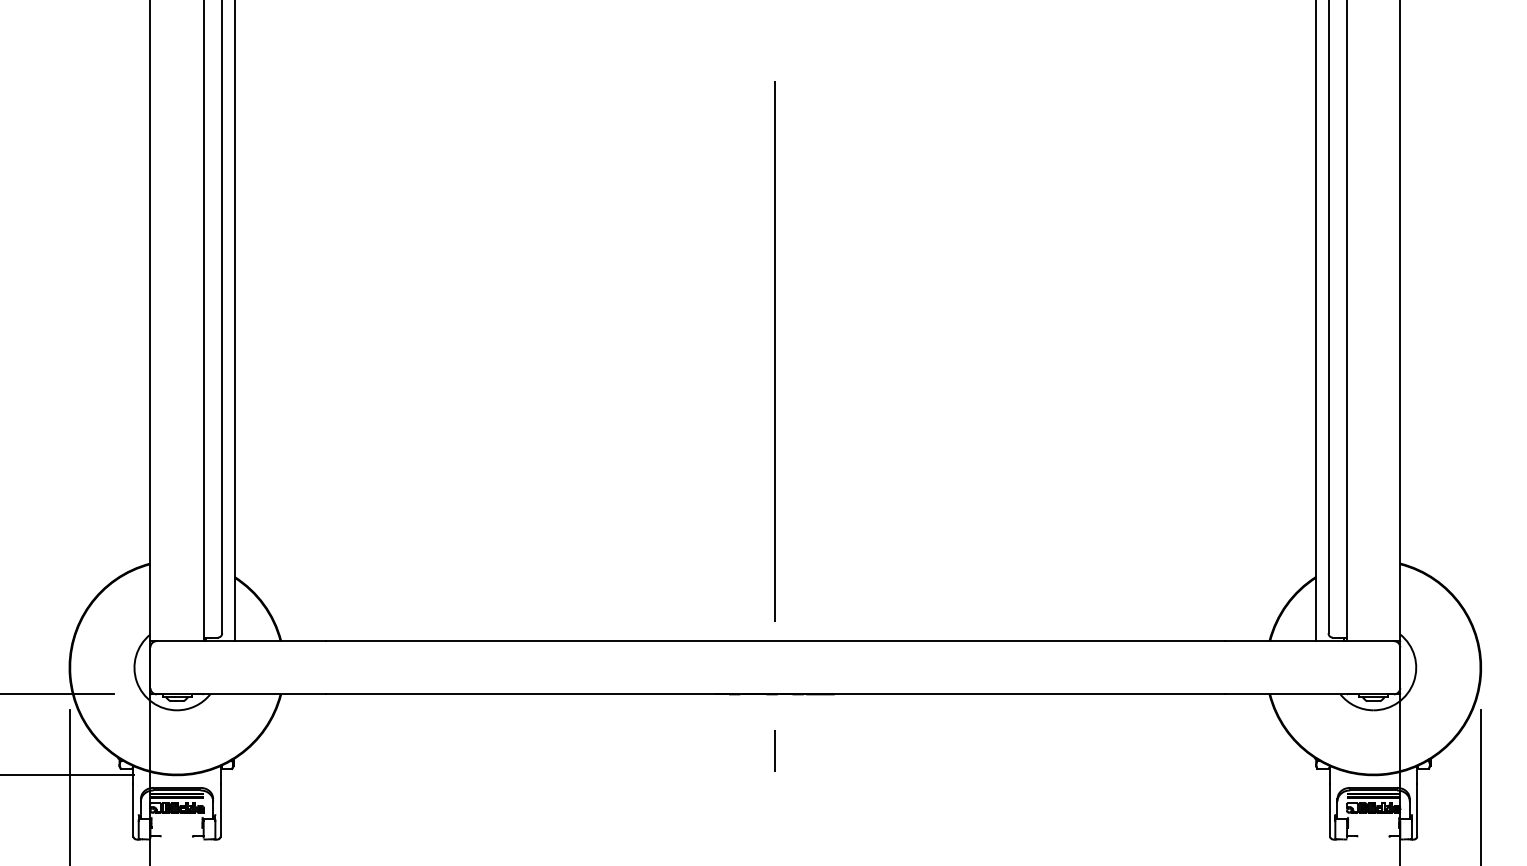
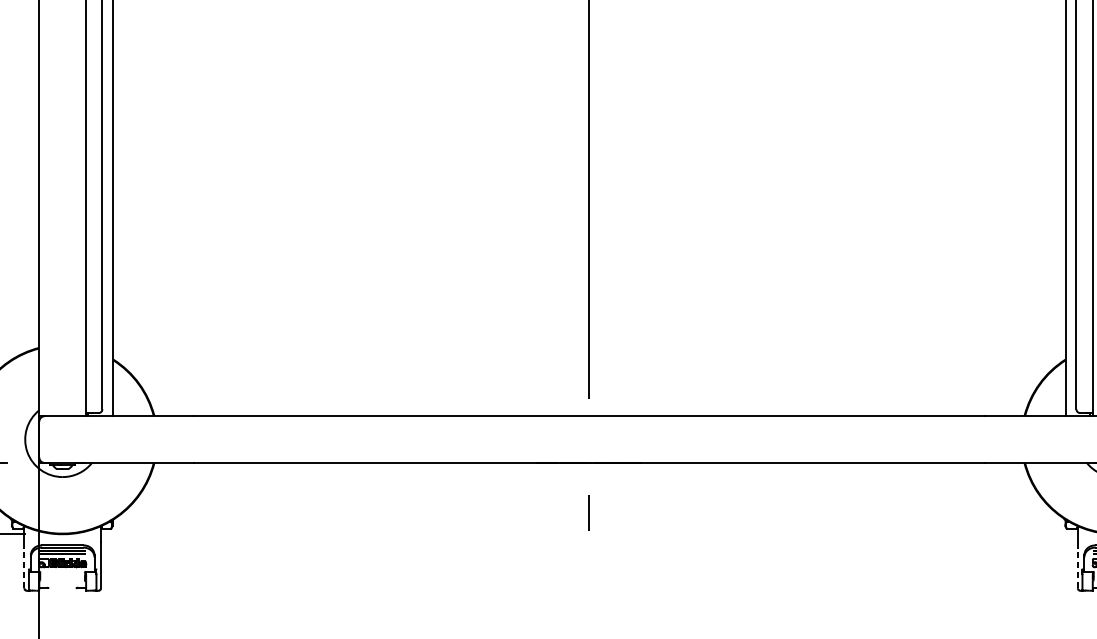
line: (133, 809) -> (24, 564), solid -> dashed
line: (1330, 809) -> (1078, 564), solid -> dashed

